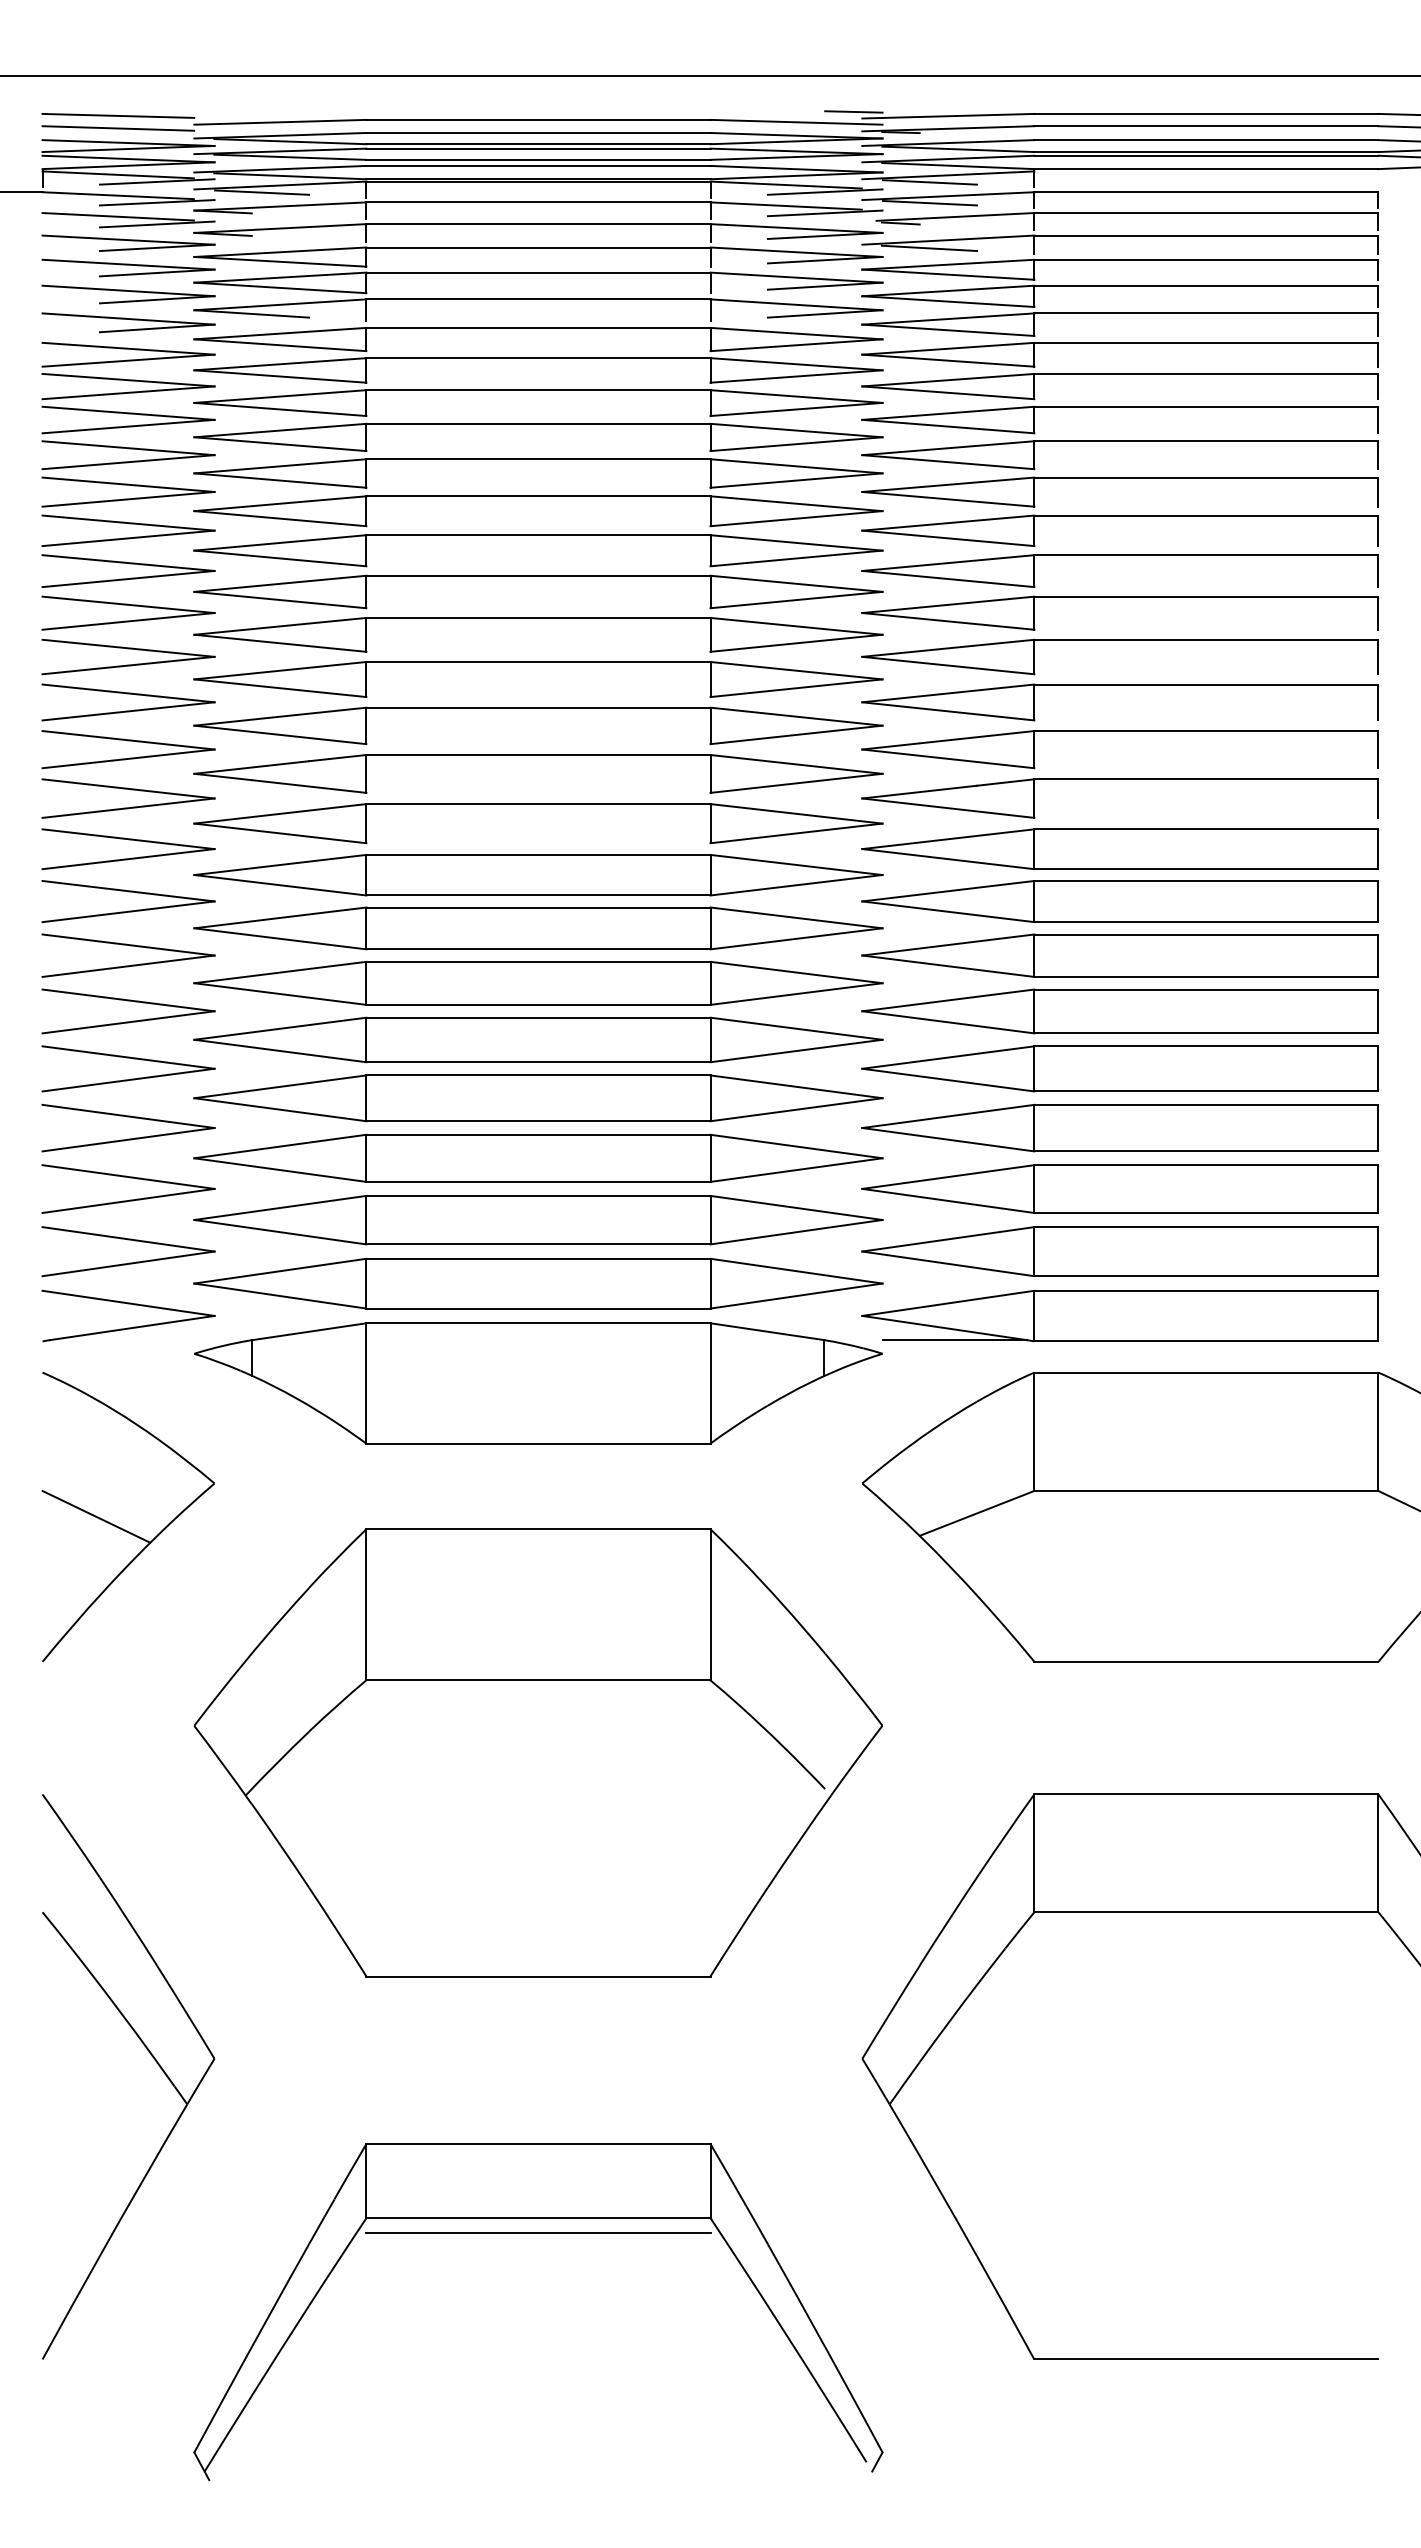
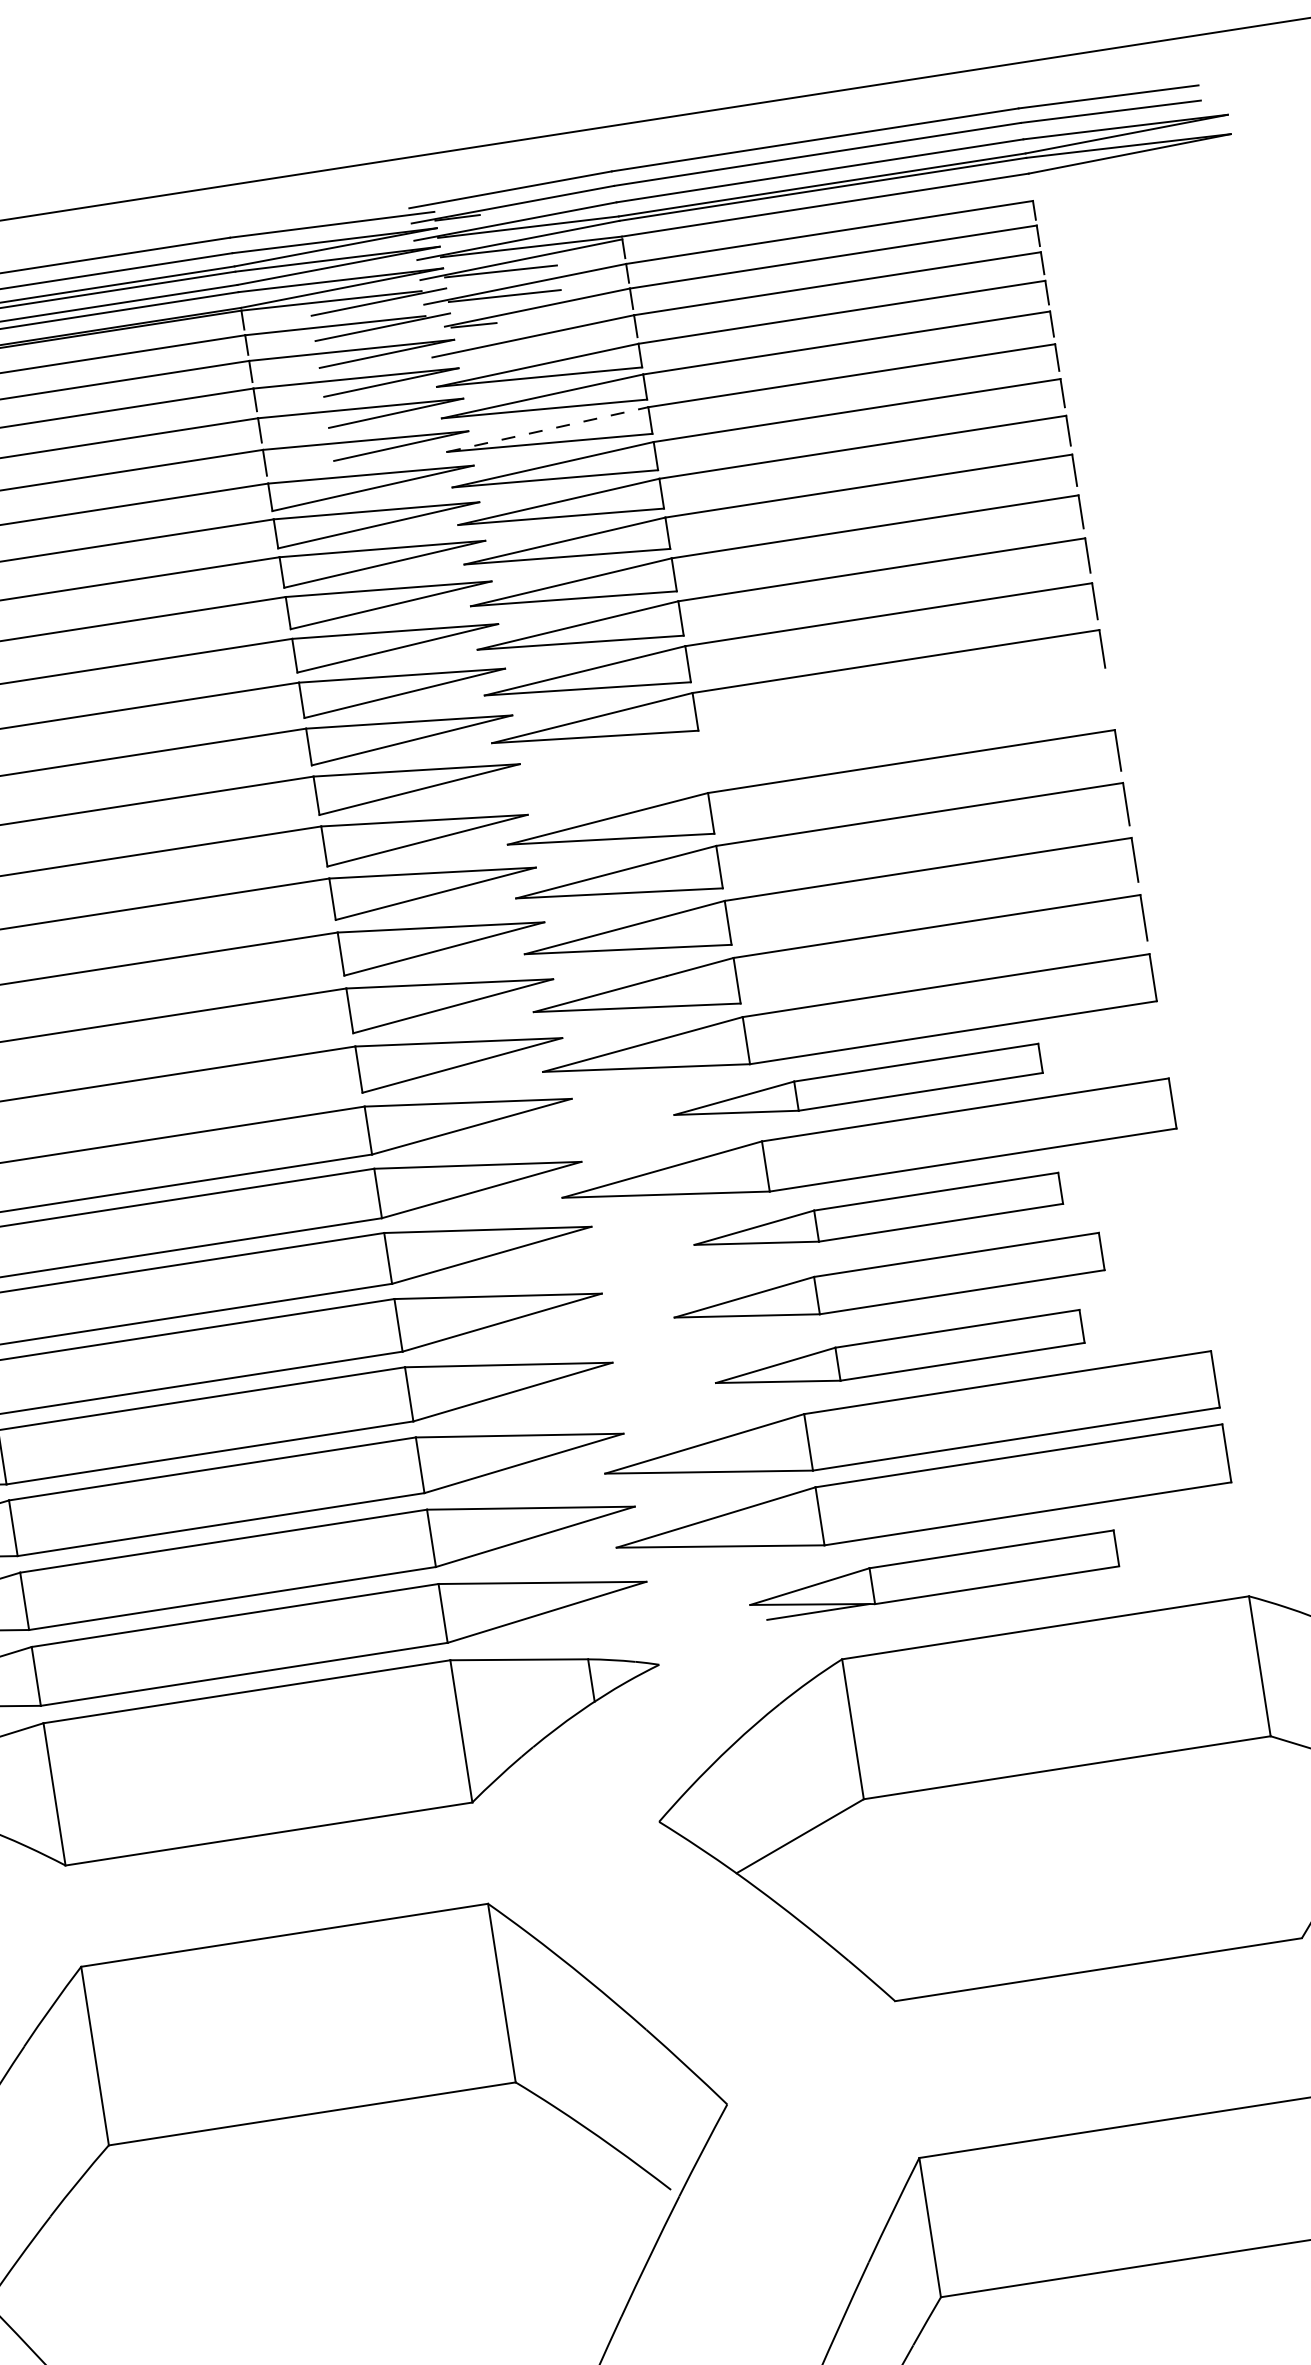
line: (853, 111) -> (397, 201), removed
line: (928, 248) -> (511, 349), removed
line: (948, 319) -> (547, 430), solid -> dashed
part: (1119, 597) -> (801, 727), removed
part: (1119, 901) -> (856, 1086), size x0.6
part: (1119, 1011) -> (876, 1216), size x0.6
part: (1119, 1068) -> (887, 1284), size x0.7
part: (1119, 1128) -> (898, 1355), size x0.6
part: (1119, 1315) -> (932, 1576), size x0.6

